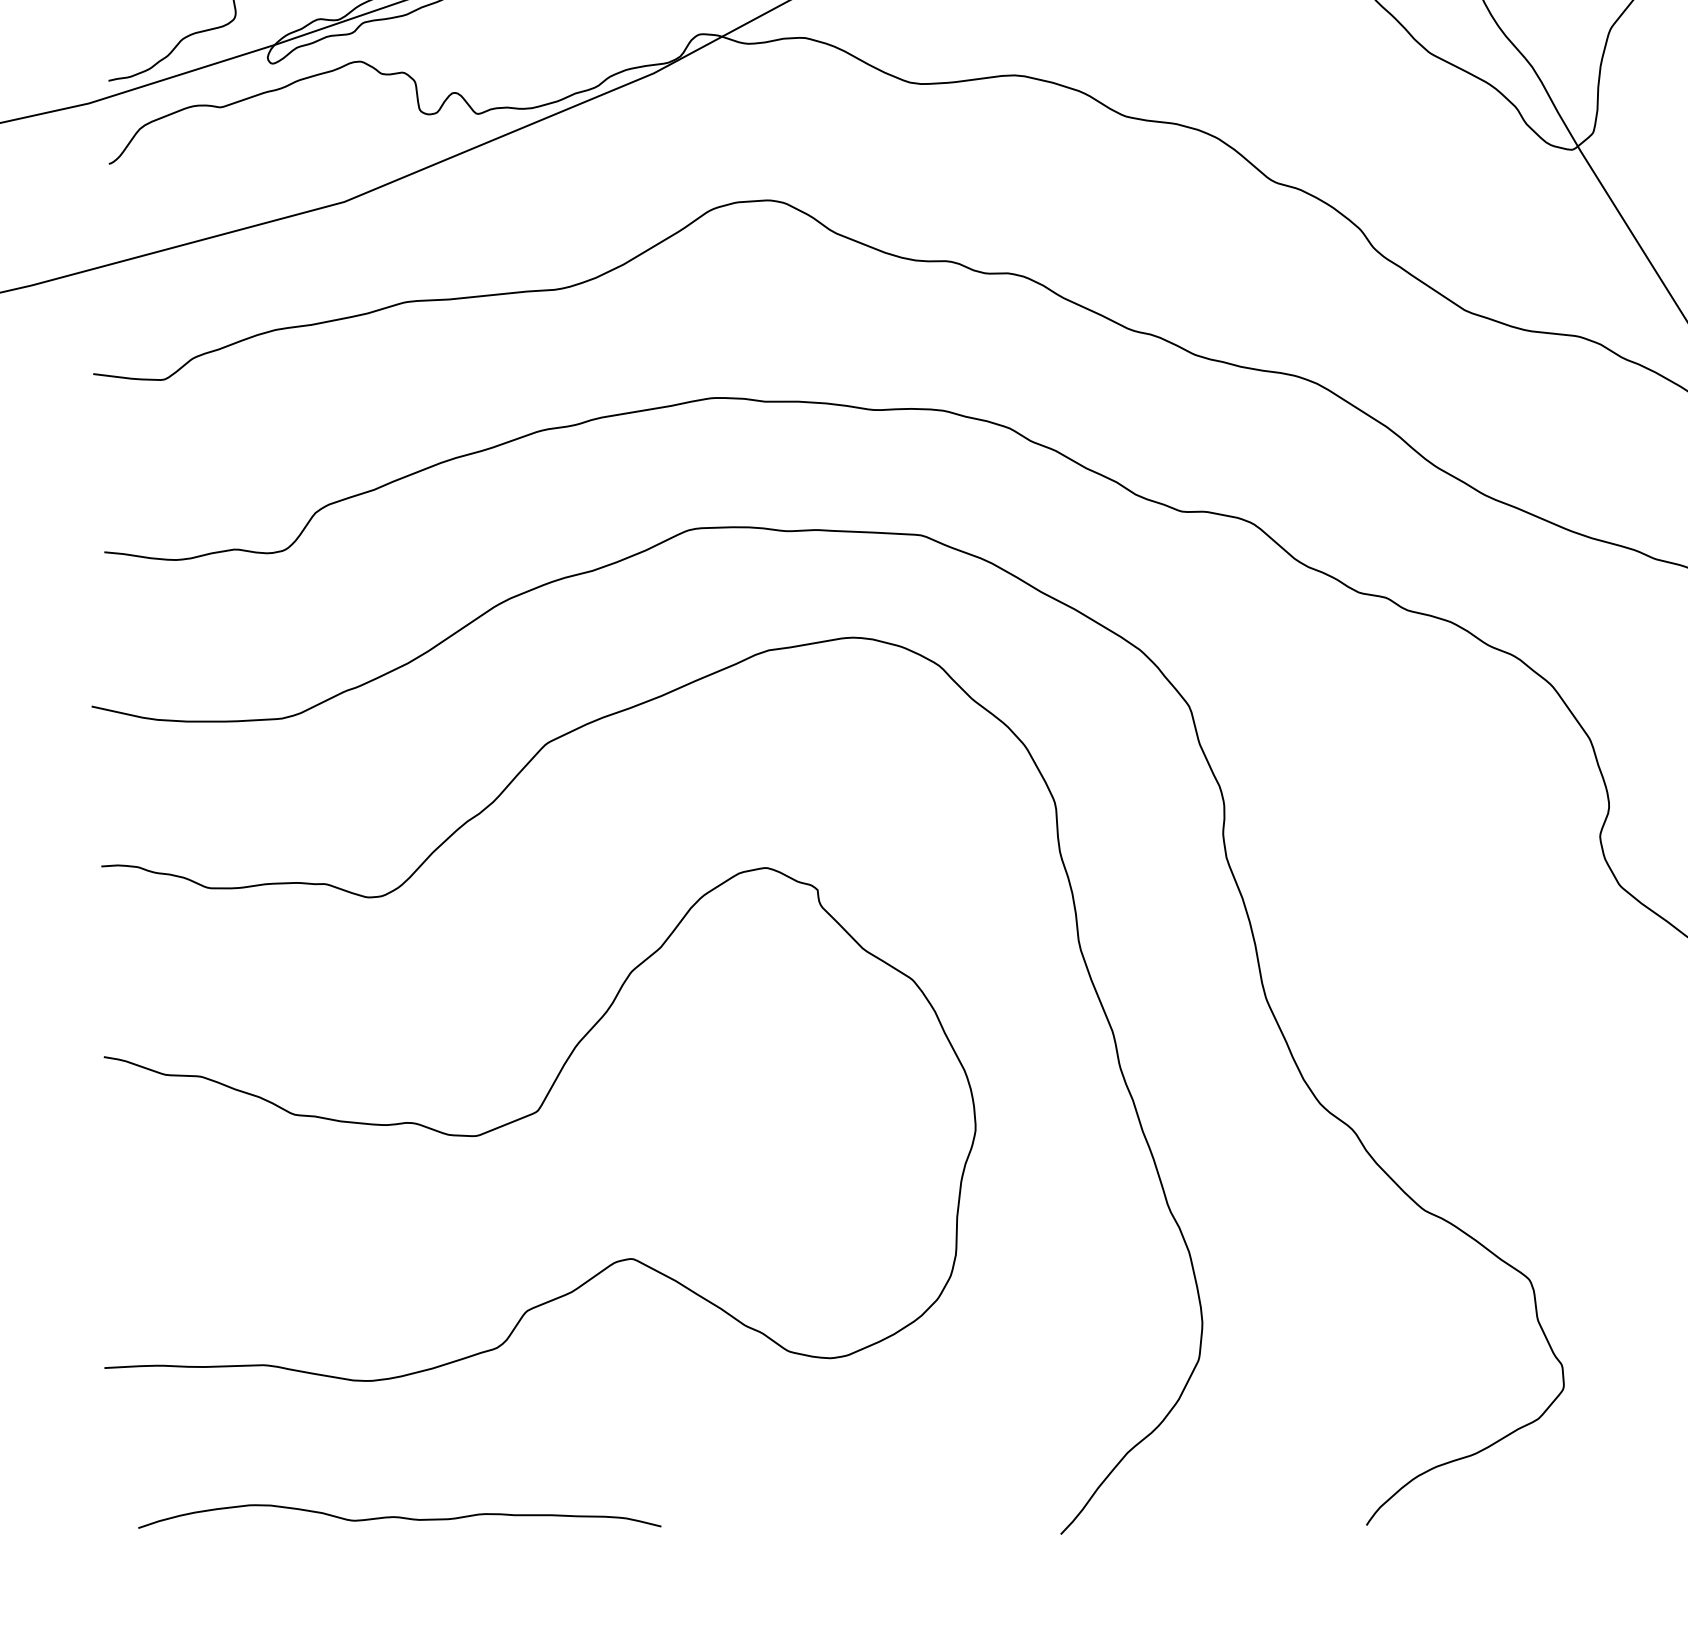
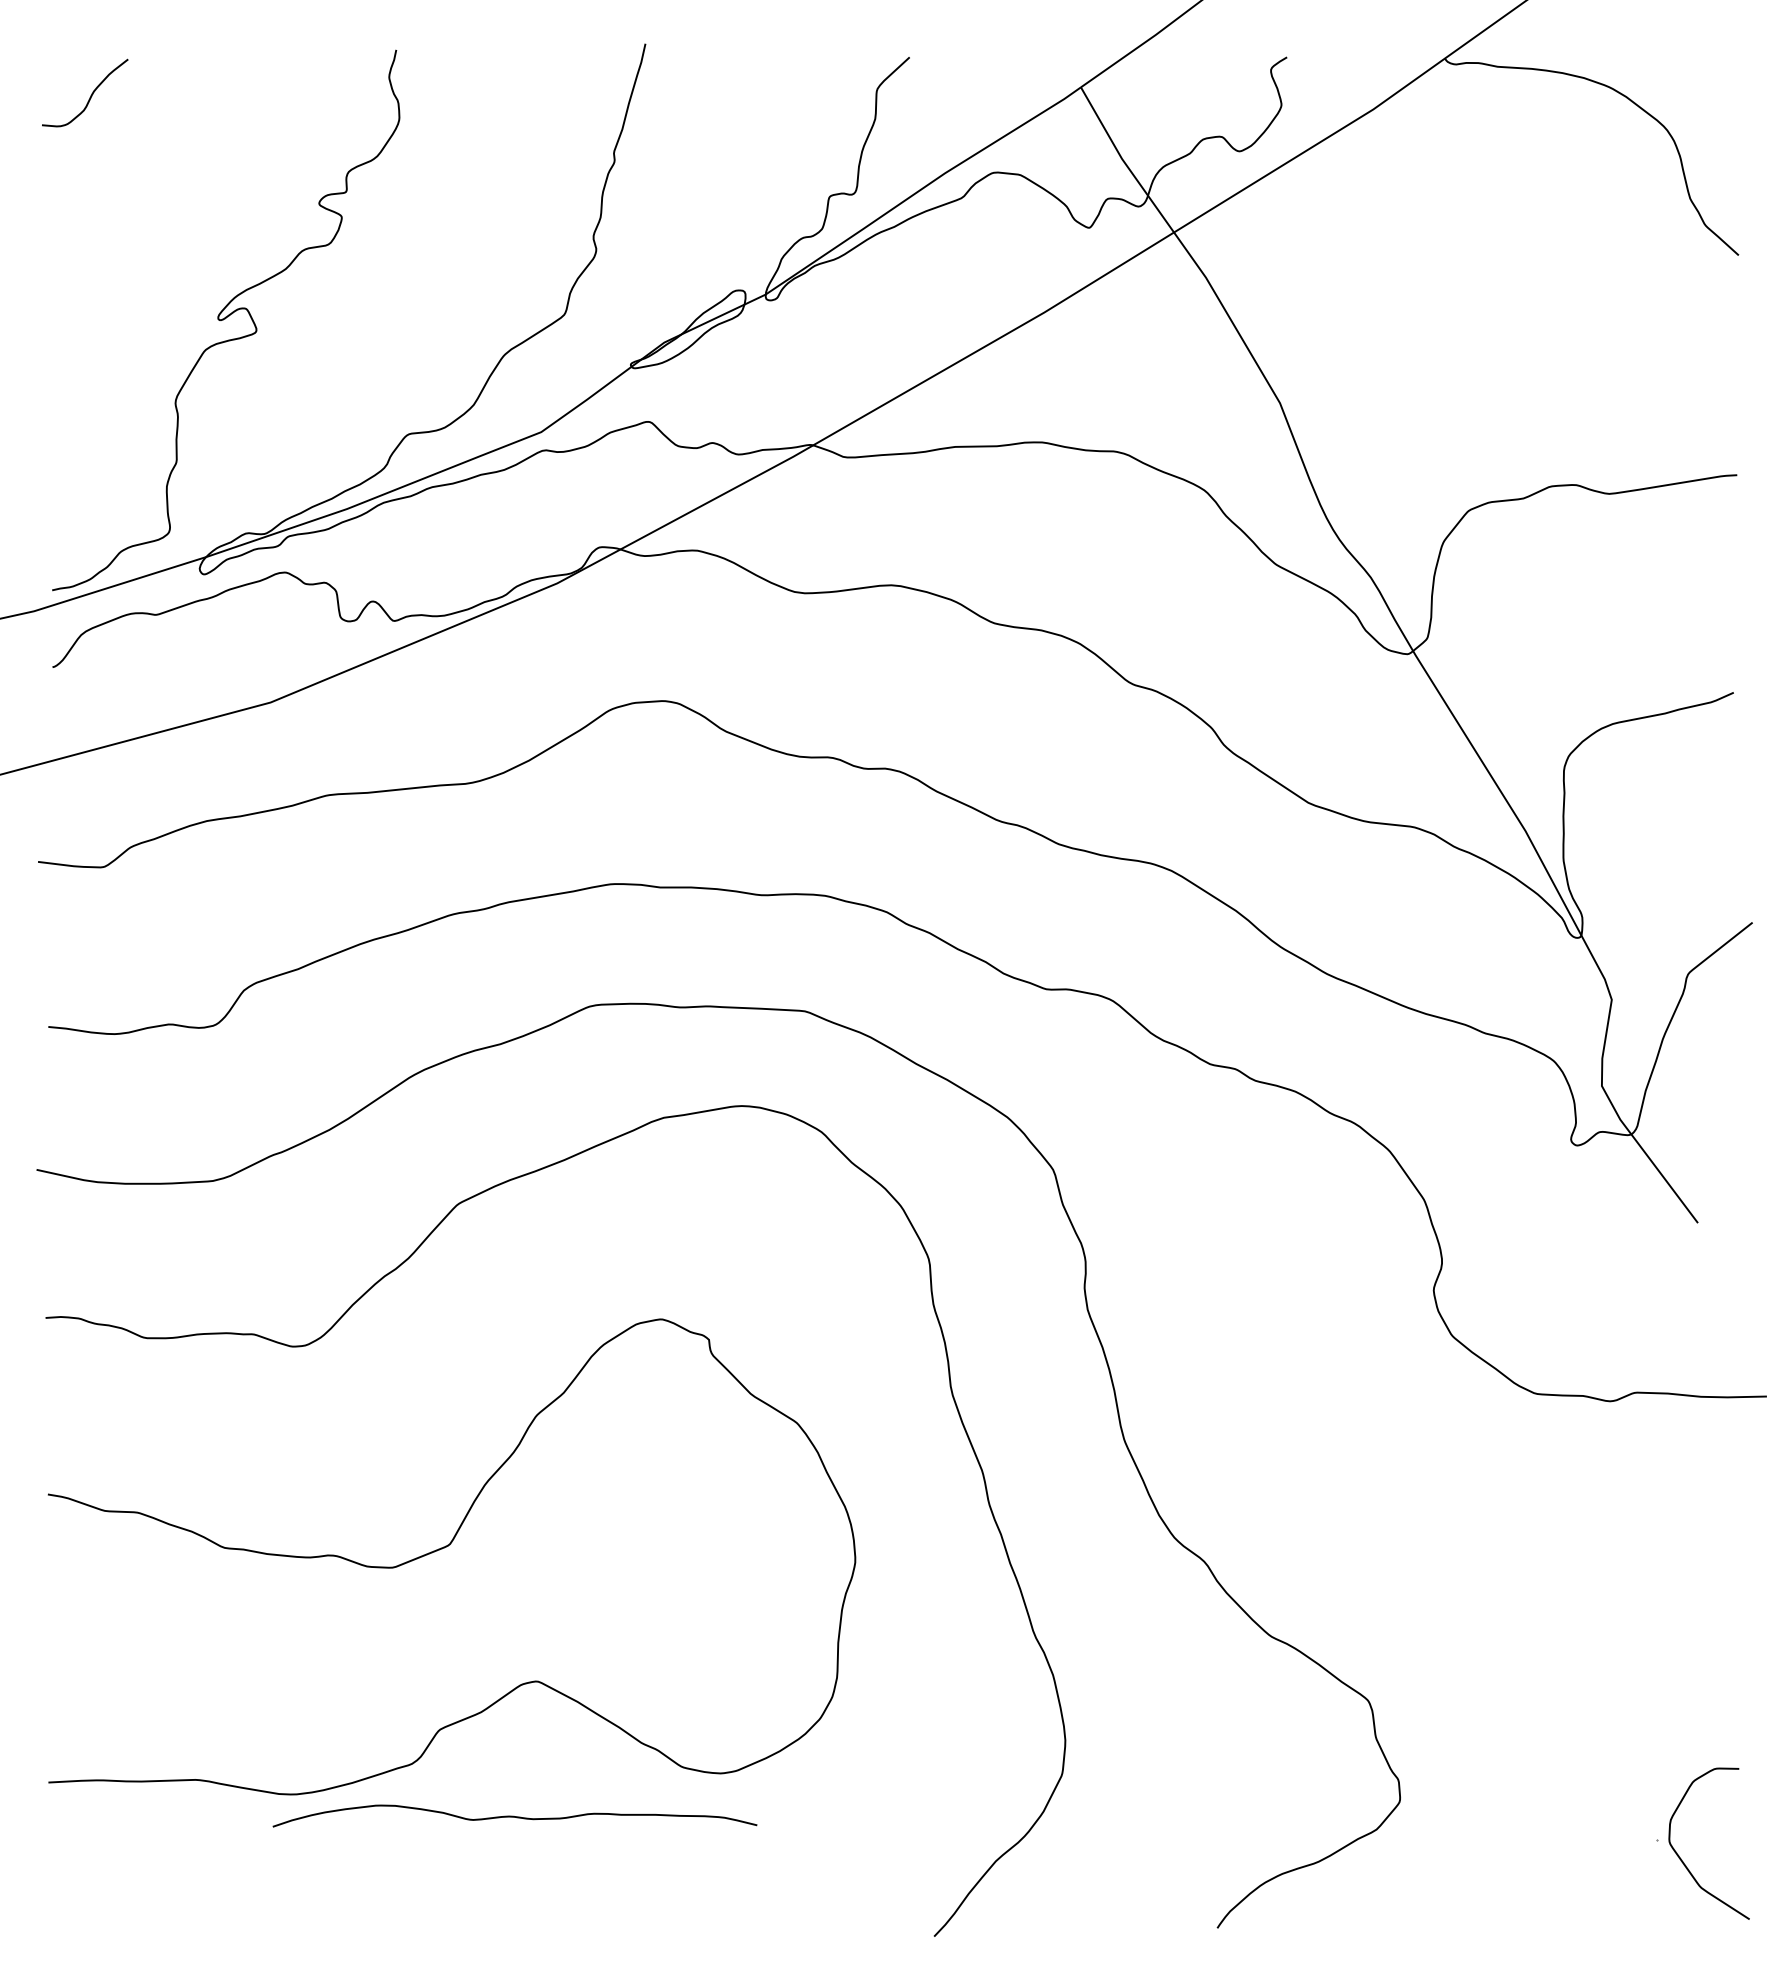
curve: (398, 1515) -> (513, 1815), moved

